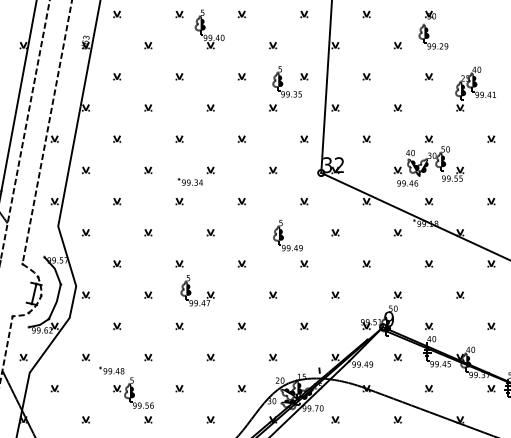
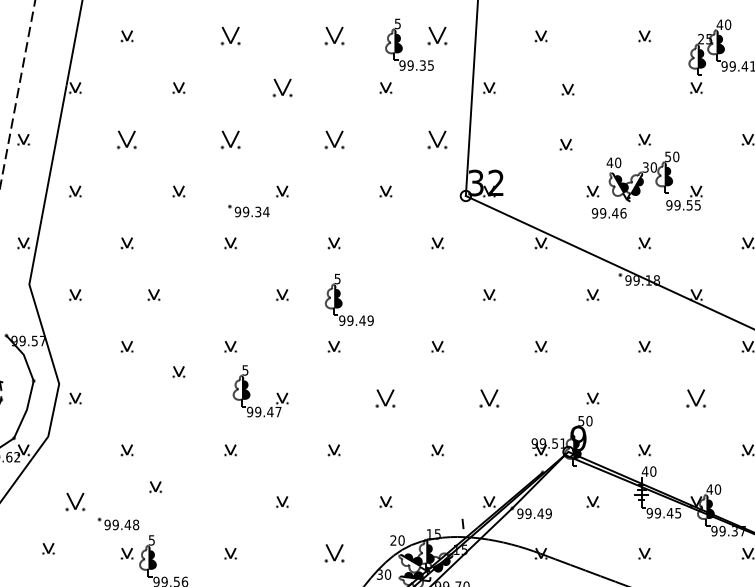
part: (179, 76) -> (230, 35), size x1.6
part: (241, 76) -> (333, 35), size x1.6
part: (304, 76) -> (437, 35), size x1.6
part: (210, 107) -> (282, 87), size x1.6
part: (397, 107) -> (567, 88), moved
part: (117, 138) -> (127, 138), size x1.6
part: (179, 138) -> (230, 138), size x1.6
part: (241, 138) -> (333, 138), size x1.6
part: (304, 138) -> (437, 138), size x1.6
part: (366, 138) -> (565, 143), moved
part: (148, 232) -> (154, 294), moved
part: (287, 235) -> (348, 299), moved
part: (148, 294) -> (179, 371), moved
part: (273, 294) -> (386, 397), size x1.6
part: (335, 294) -> (489, 397), size x1.6
part: (460, 294) -> (696, 397), size x1.6
part: (85, 357) -> (74, 502), size x1.6
part: (148, 357) -> (155, 487), moved
part: (54, 388) -> (48, 548), moved
part: (241, 388) -> (333, 553), size x1.6

